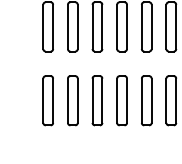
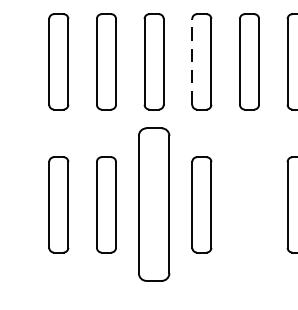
line: (117, 26) -> (192, 61), solid -> dashed
part: (97, 100) -> (154, 204), size x1.6
part: (146, 100) -> (249, 204), removed

